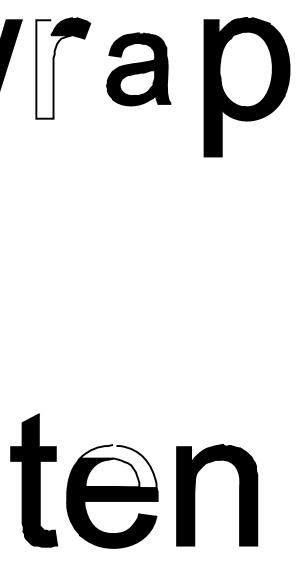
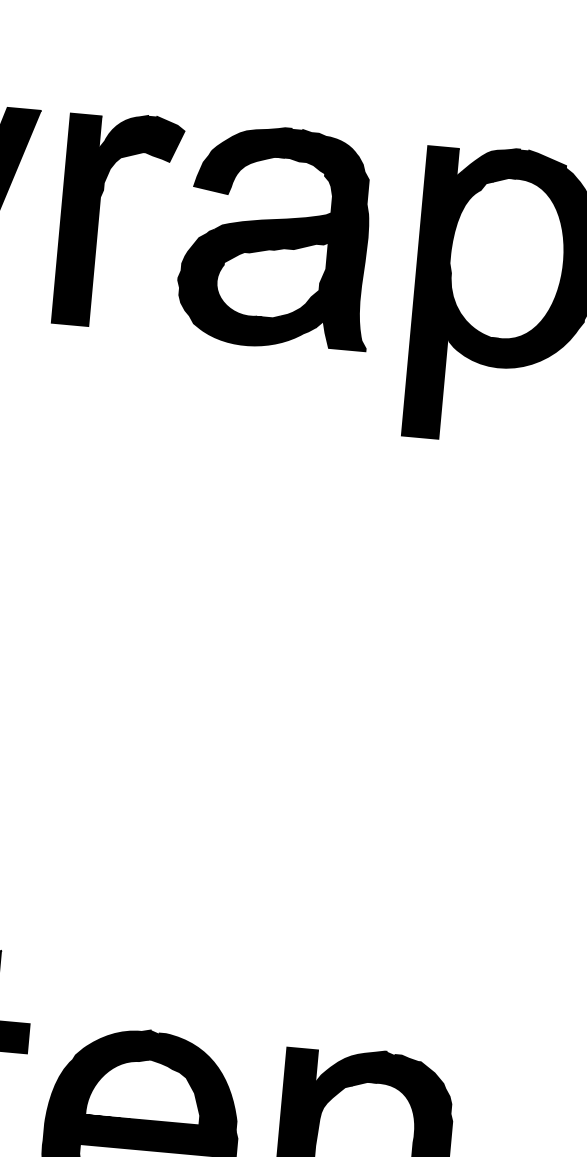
fill: (53, 69) -> (97, 221), added
part: (138, 69) -> (278, 237), size x1.43
fill: (117, 466) -> (156, 1077), added

